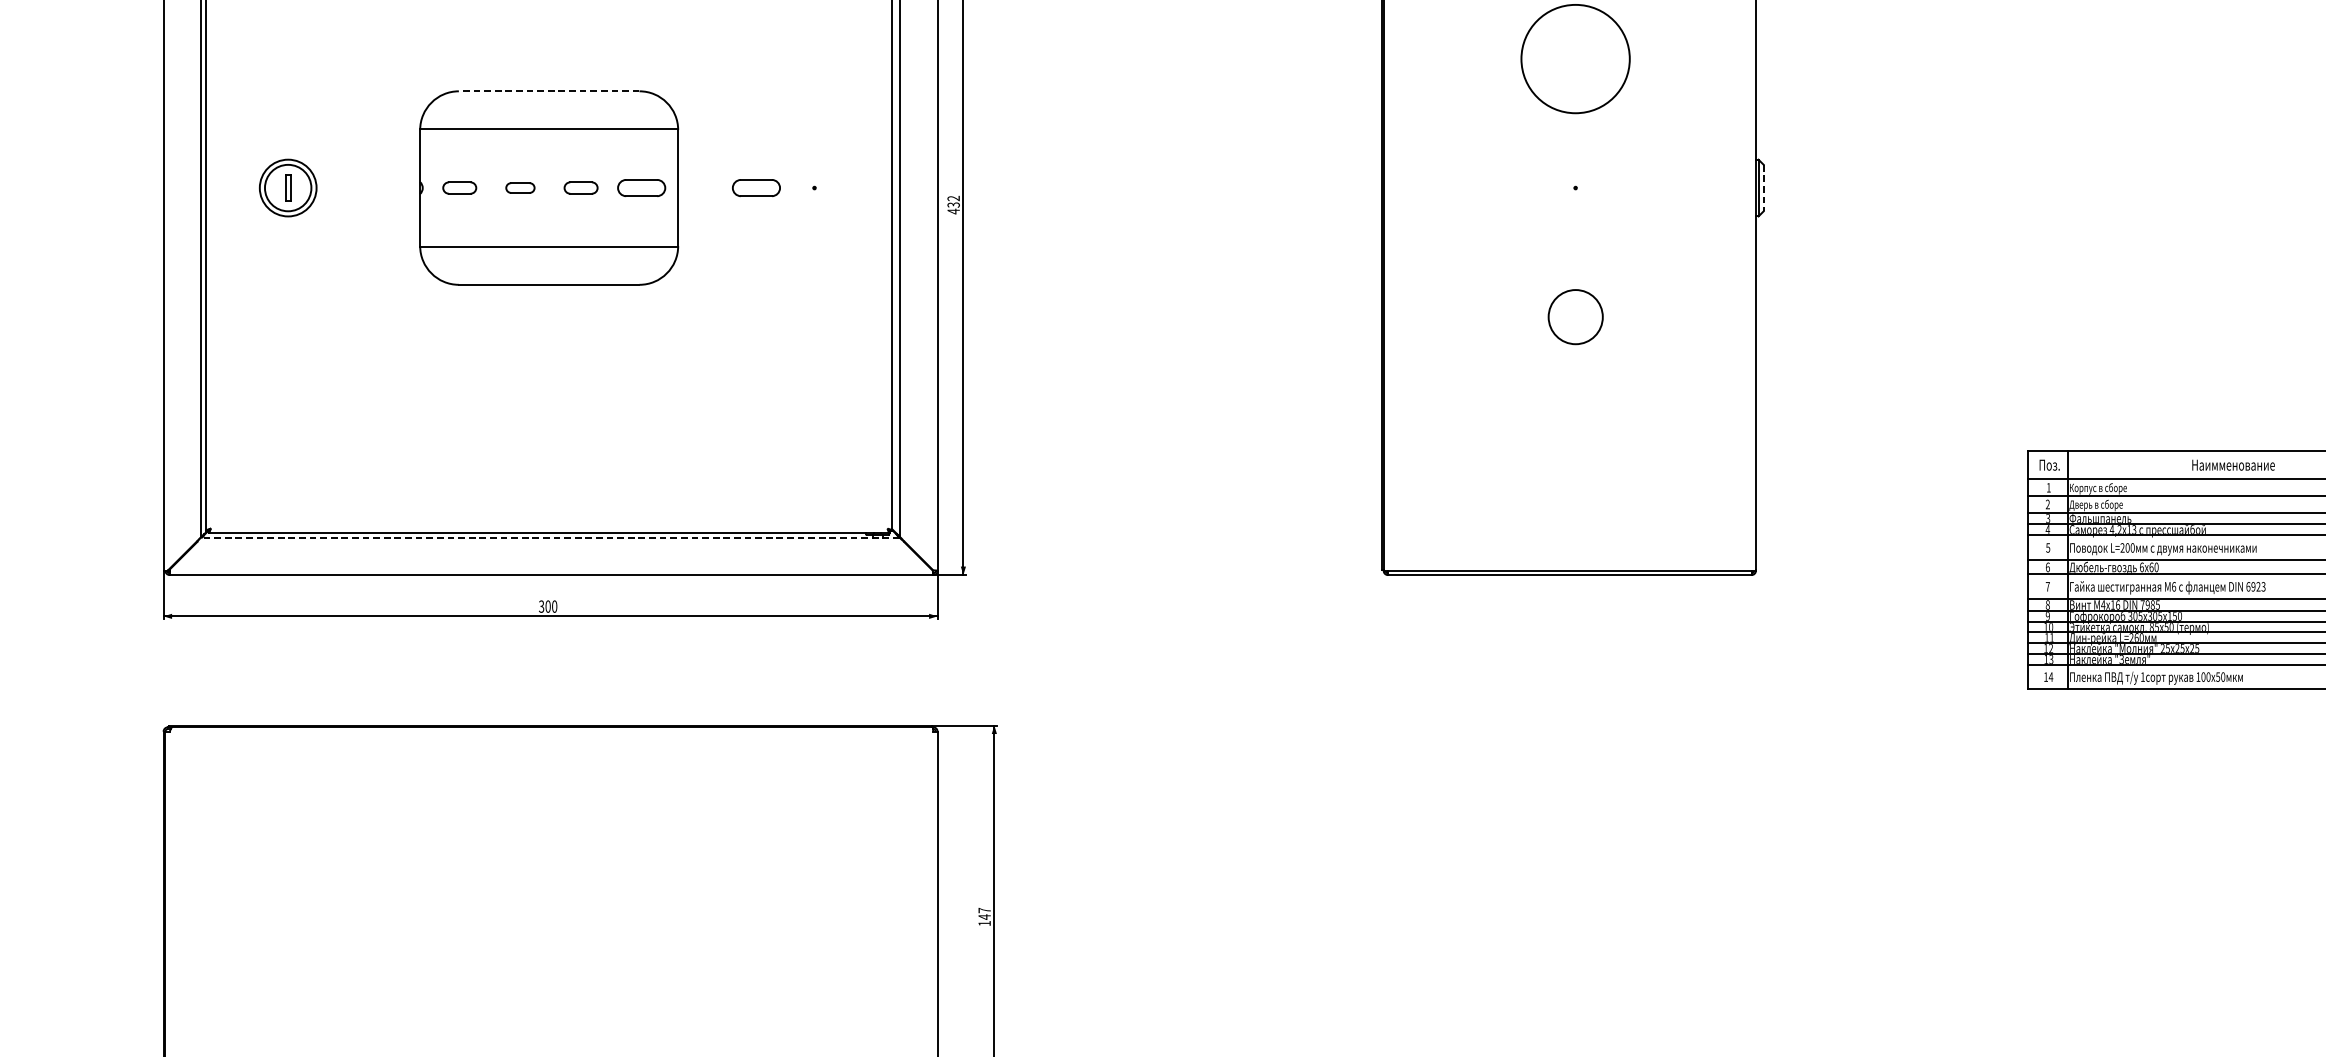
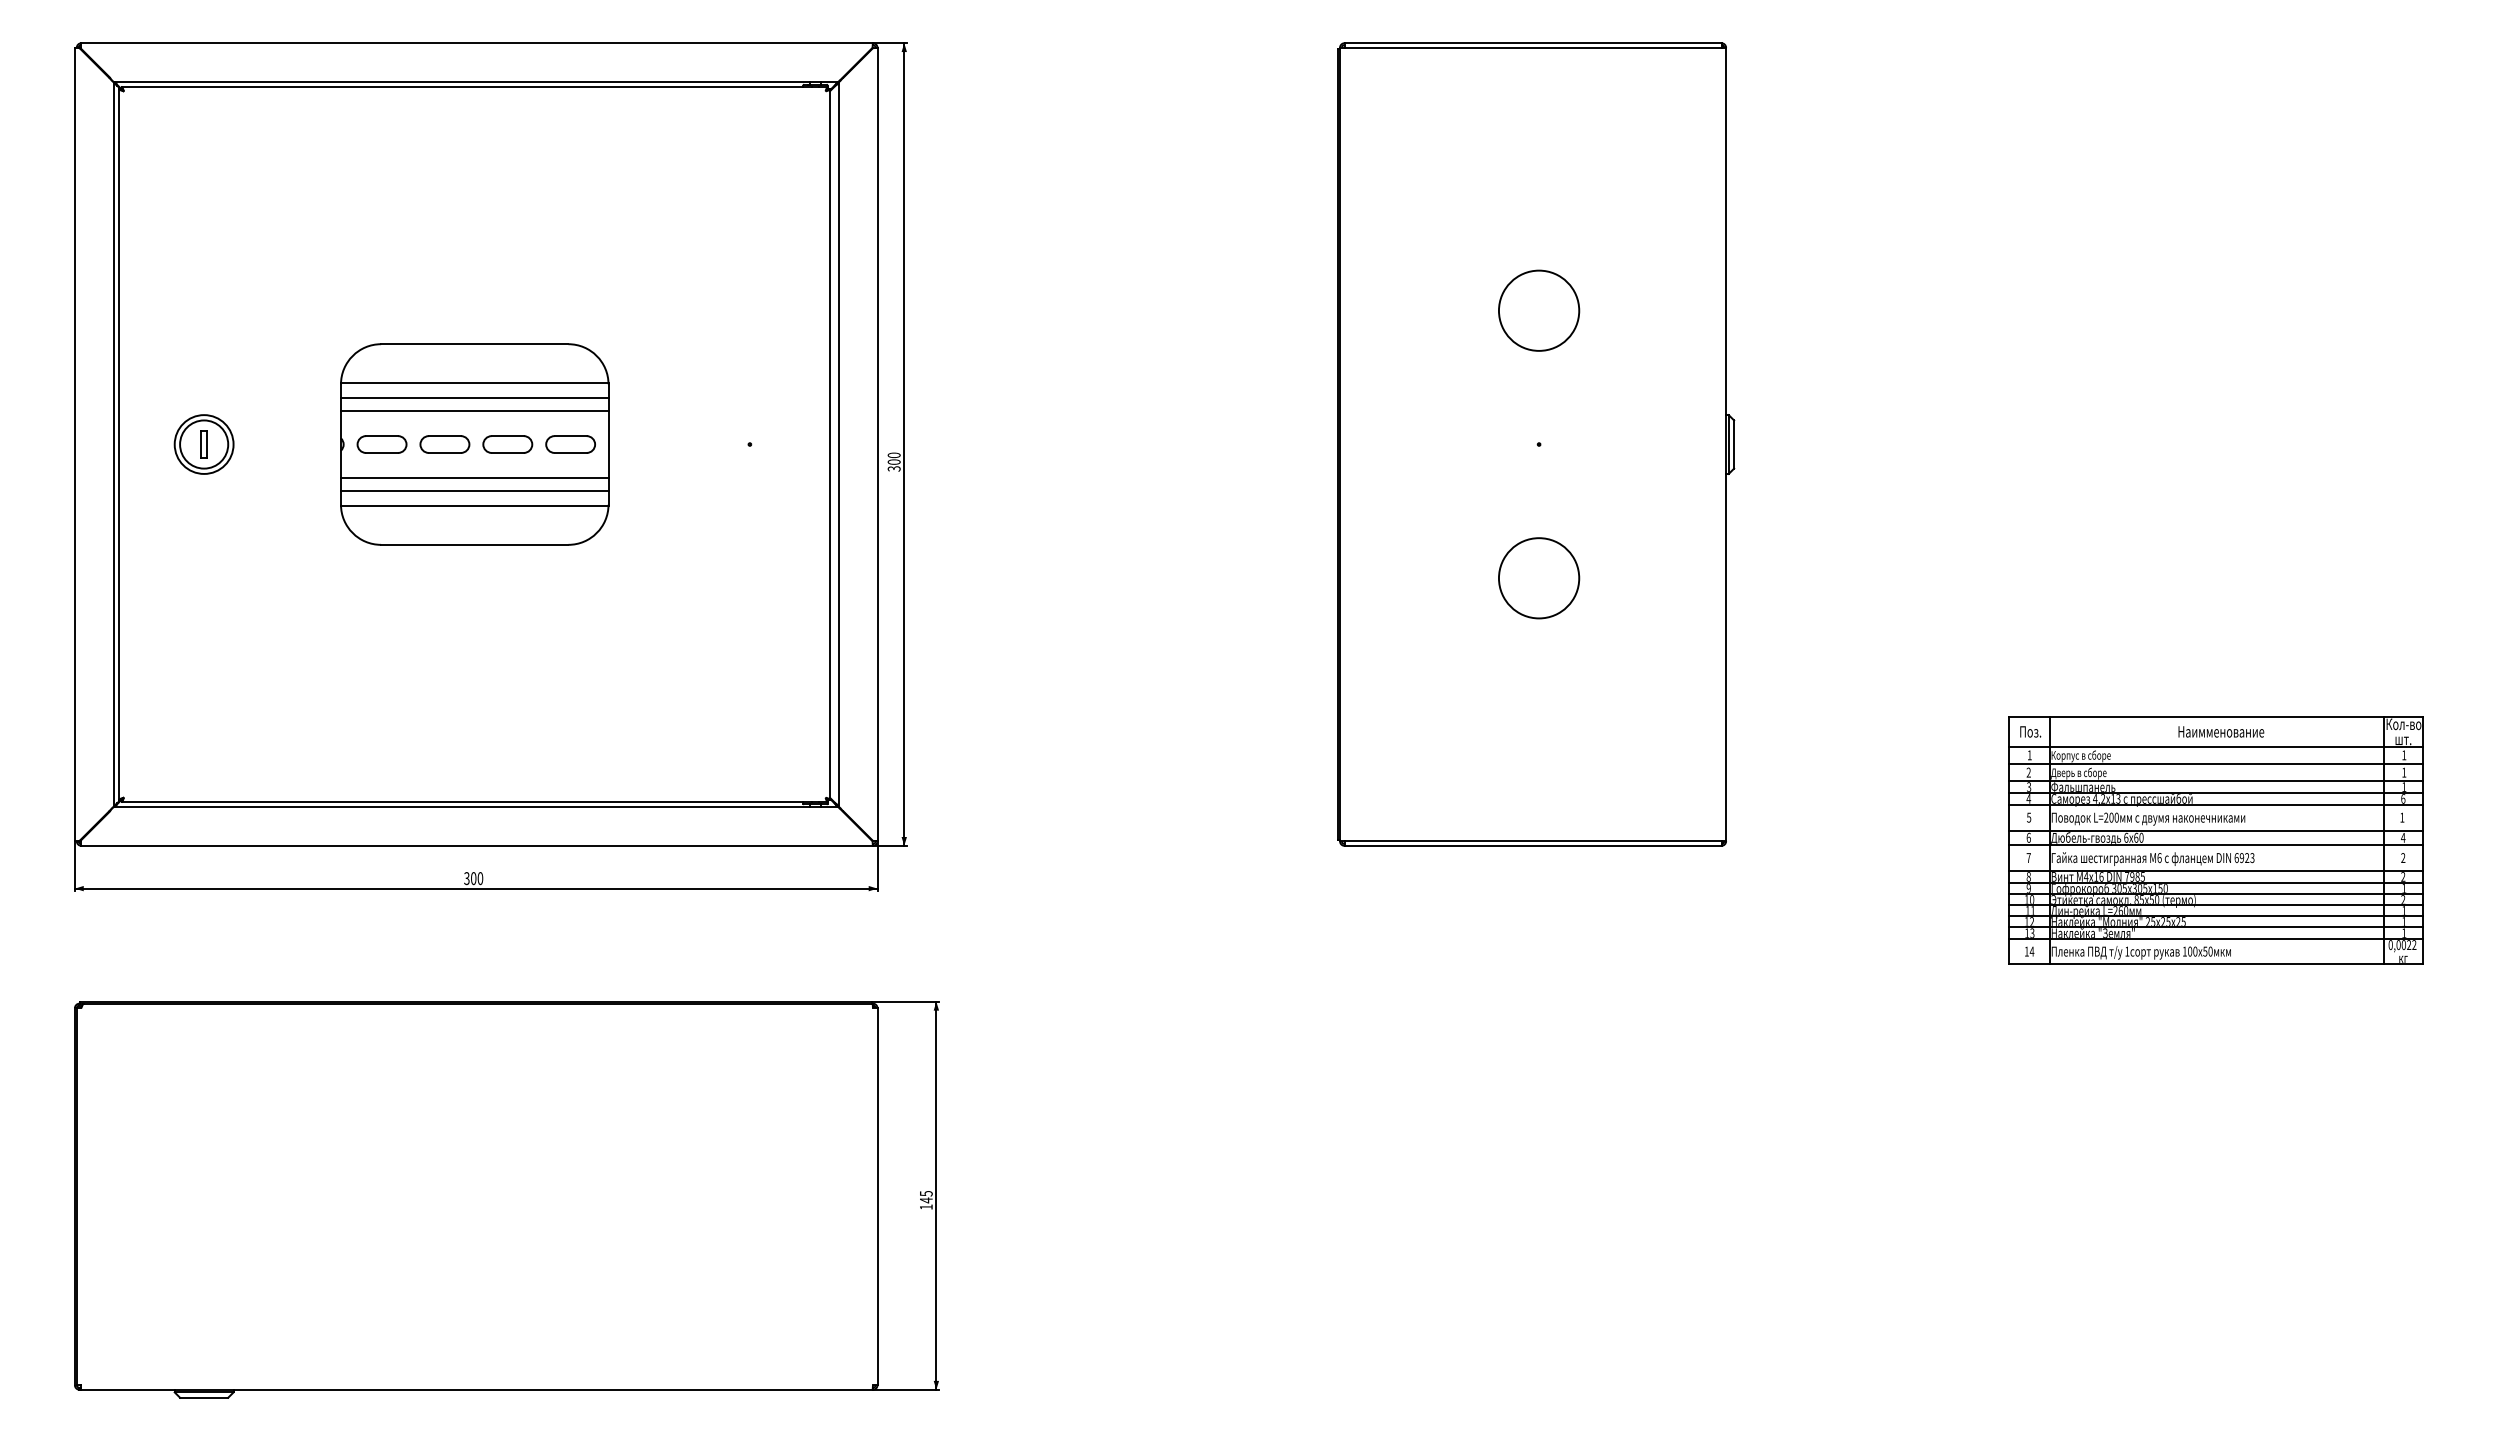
circle: (1575, 58) -> (1538, 310), size x0.71
line: (548, 91) -> (474, 344), dashed -> solid
line: (548, 142) -> (474, 397), added
line: (548, 156) -> (474, 411), added
part: (459, 188) -> (381, 444), size x1.43
part: (519, 188) -> (444, 444), size x1.67
part: (580, 188) -> (507, 444), size x1.43
part: (756, 188) -> (689, 444), removed
line: (1764, 189) -> (1734, 445), dashed -> solid
text: (953, 204) -> (893, 461), 432 -> 300
line: (548, 219) -> (474, 477), added
line: (548, 233) -> (474, 491), added
circle: (1576, 317) -> (1539, 578), size x1.43
line: (550, 538) -> (476, 807), dashed -> solid
text: (984, 910) -> (926, 1193), 147 -> 145

